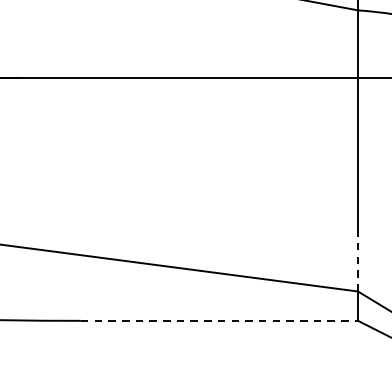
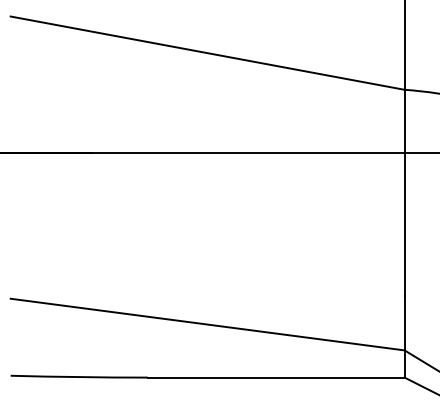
line: (357, 261) -> (404, 322), dashed -> solid
line: (219, 320) -> (276, 377), dashed -> solid

